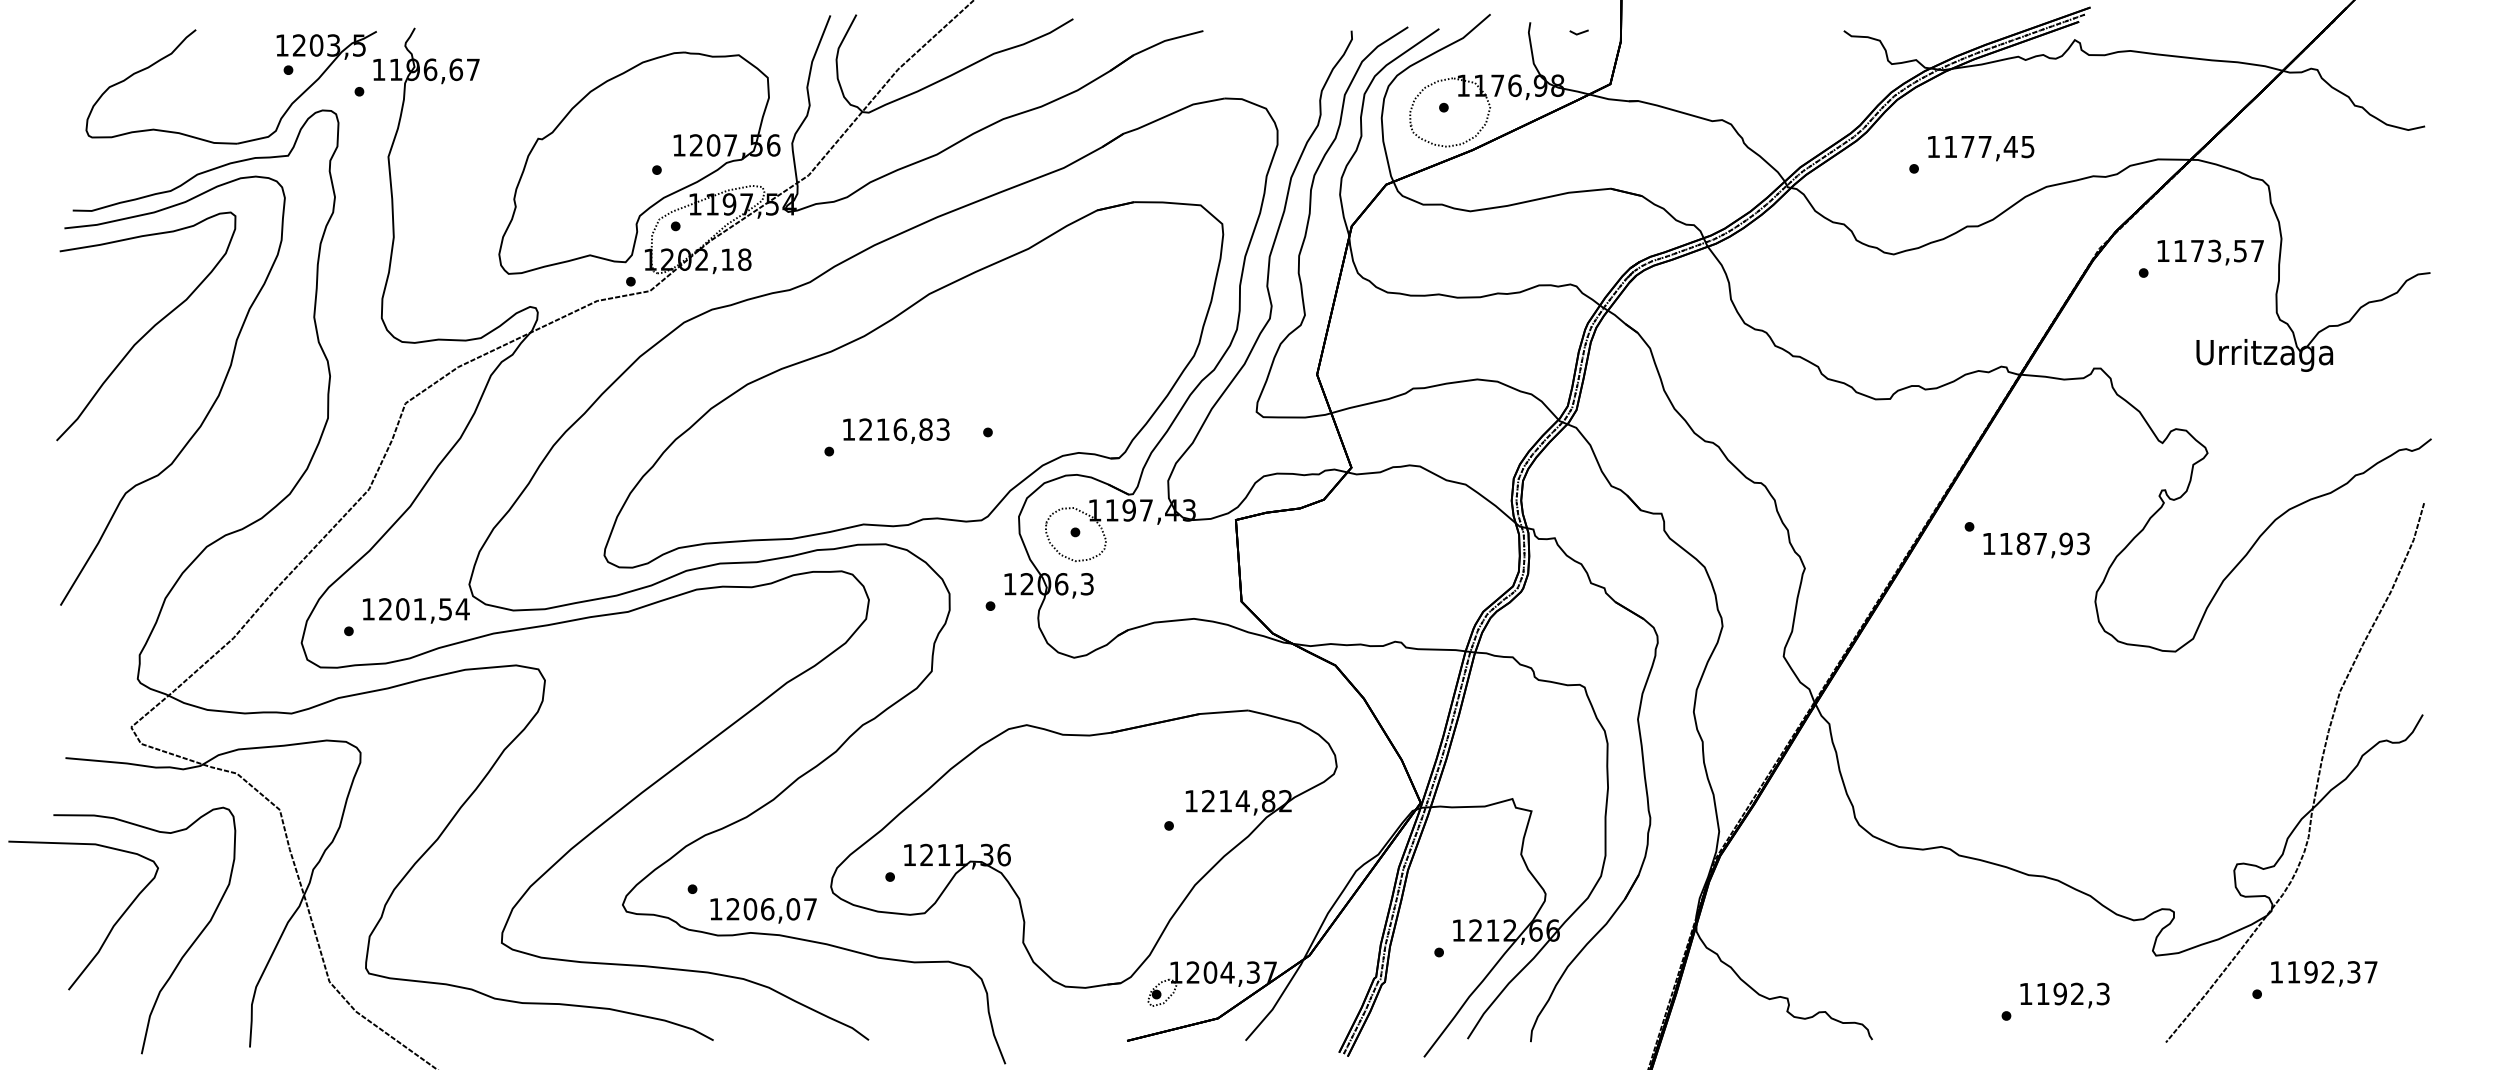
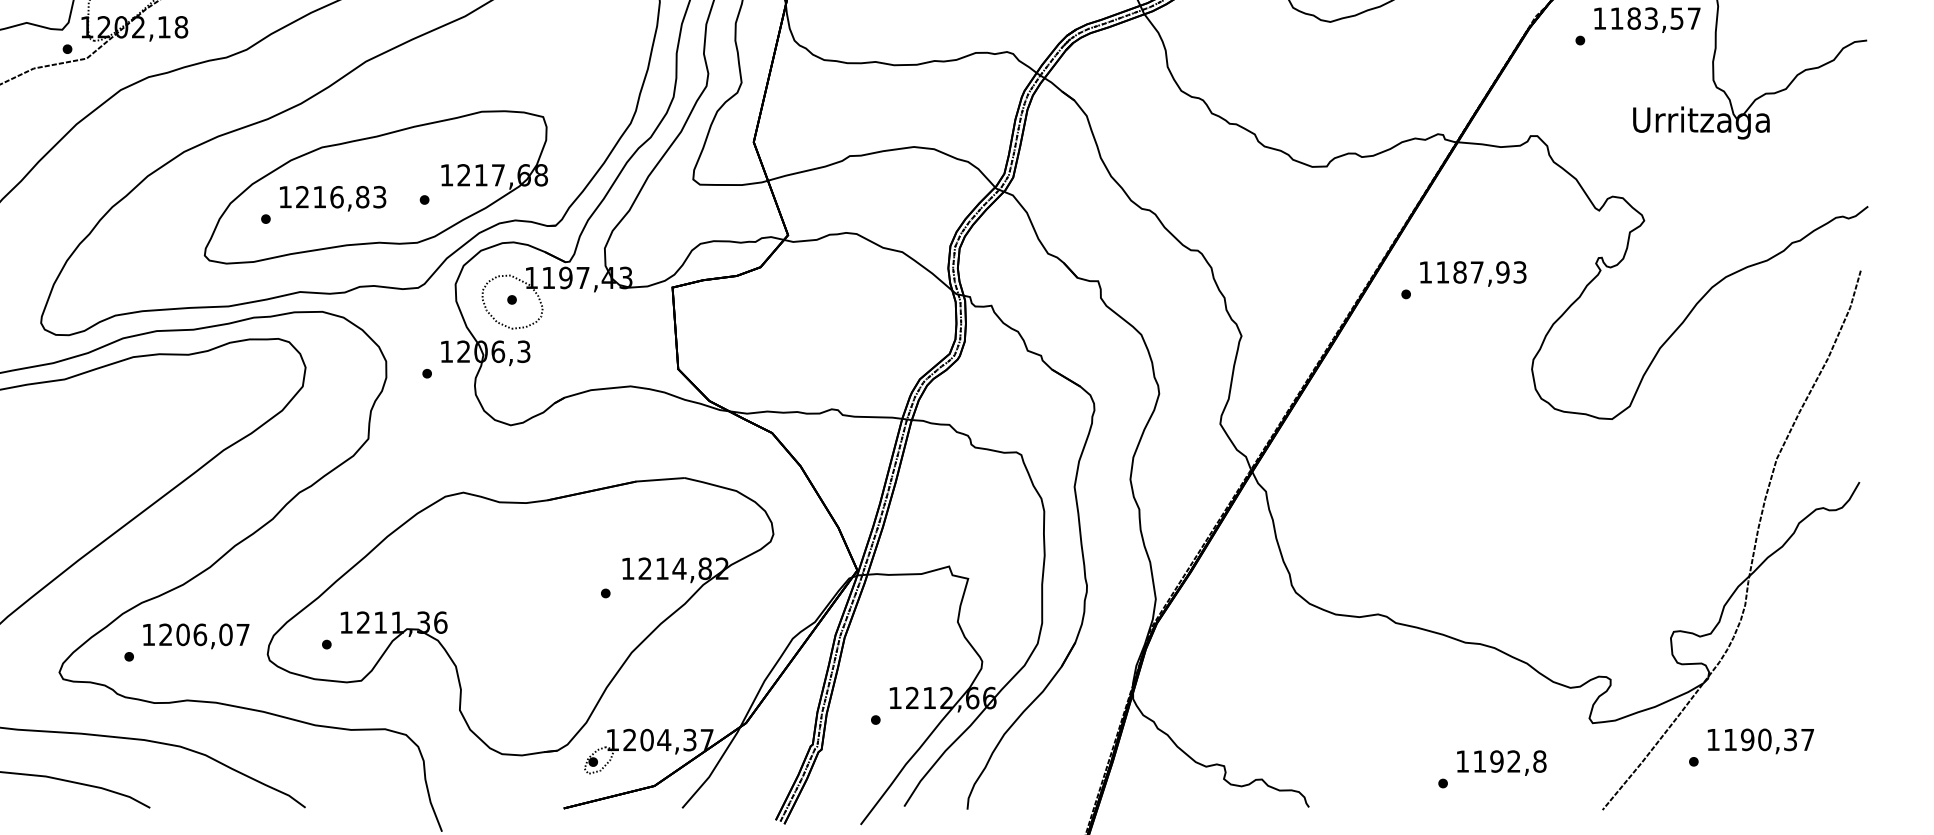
text: (2197, 250) -> (1634, 18), 1173,57 -> 1183,57
part: (939, 419) -> (376, 187), added
text: (2036, 545) -> (1473, 274), moved
text: (763, 910) -> (196, 636), moved
text: (2327, 972) -> (1764, 740), 1192,37 -> 1190,37
text: (2102, 993) -> (1539, 761), 1192,3 -> 1192,8

